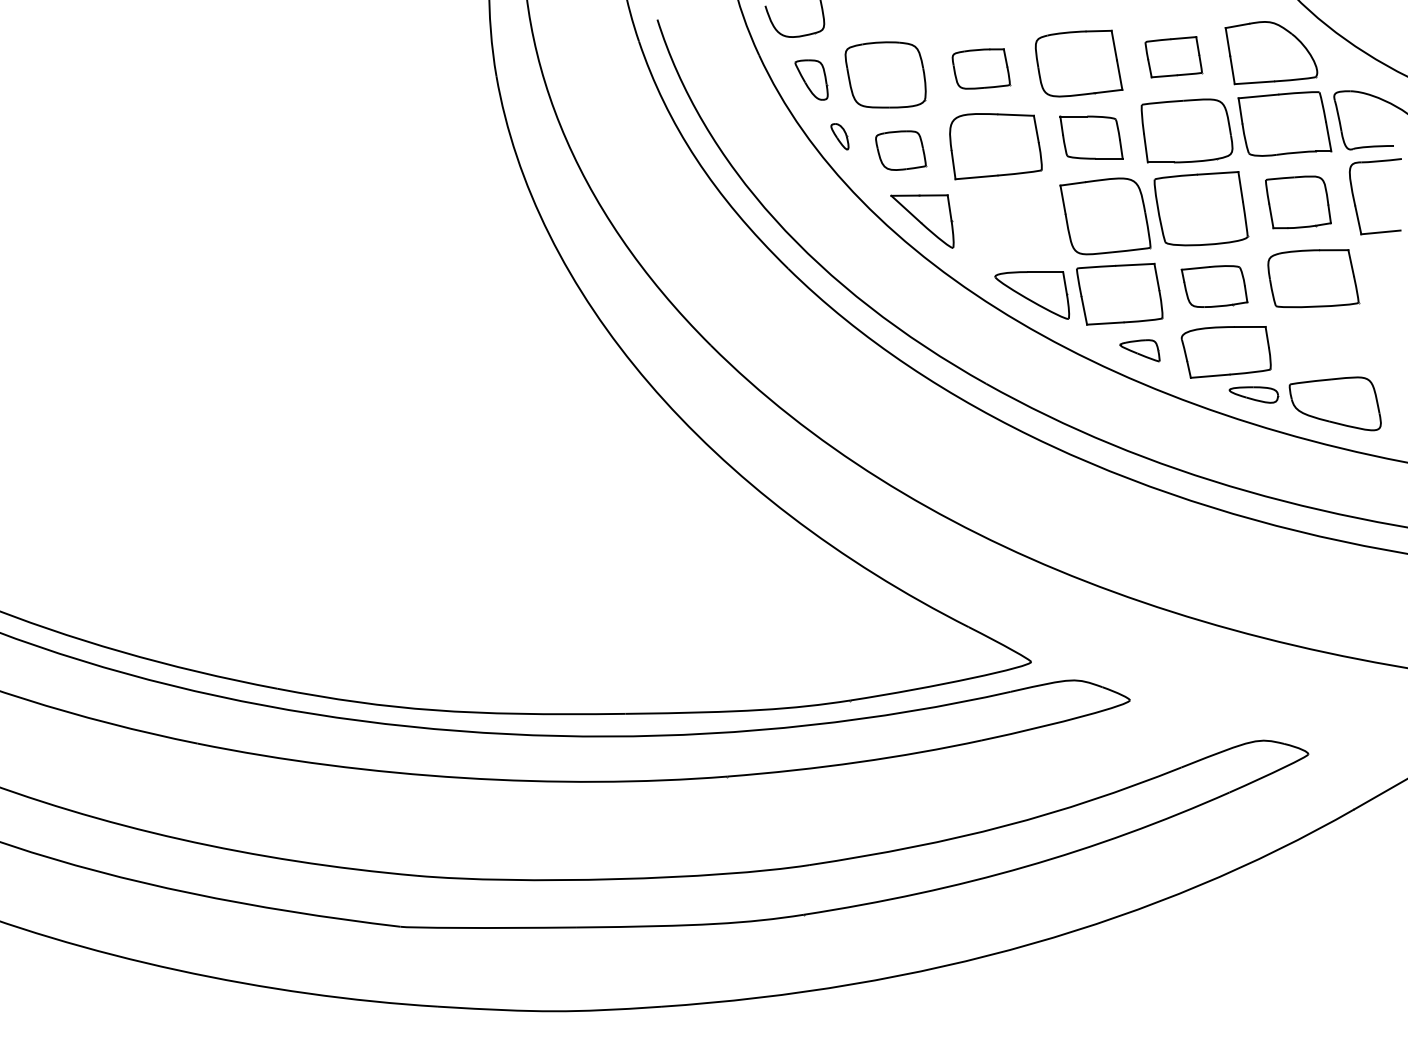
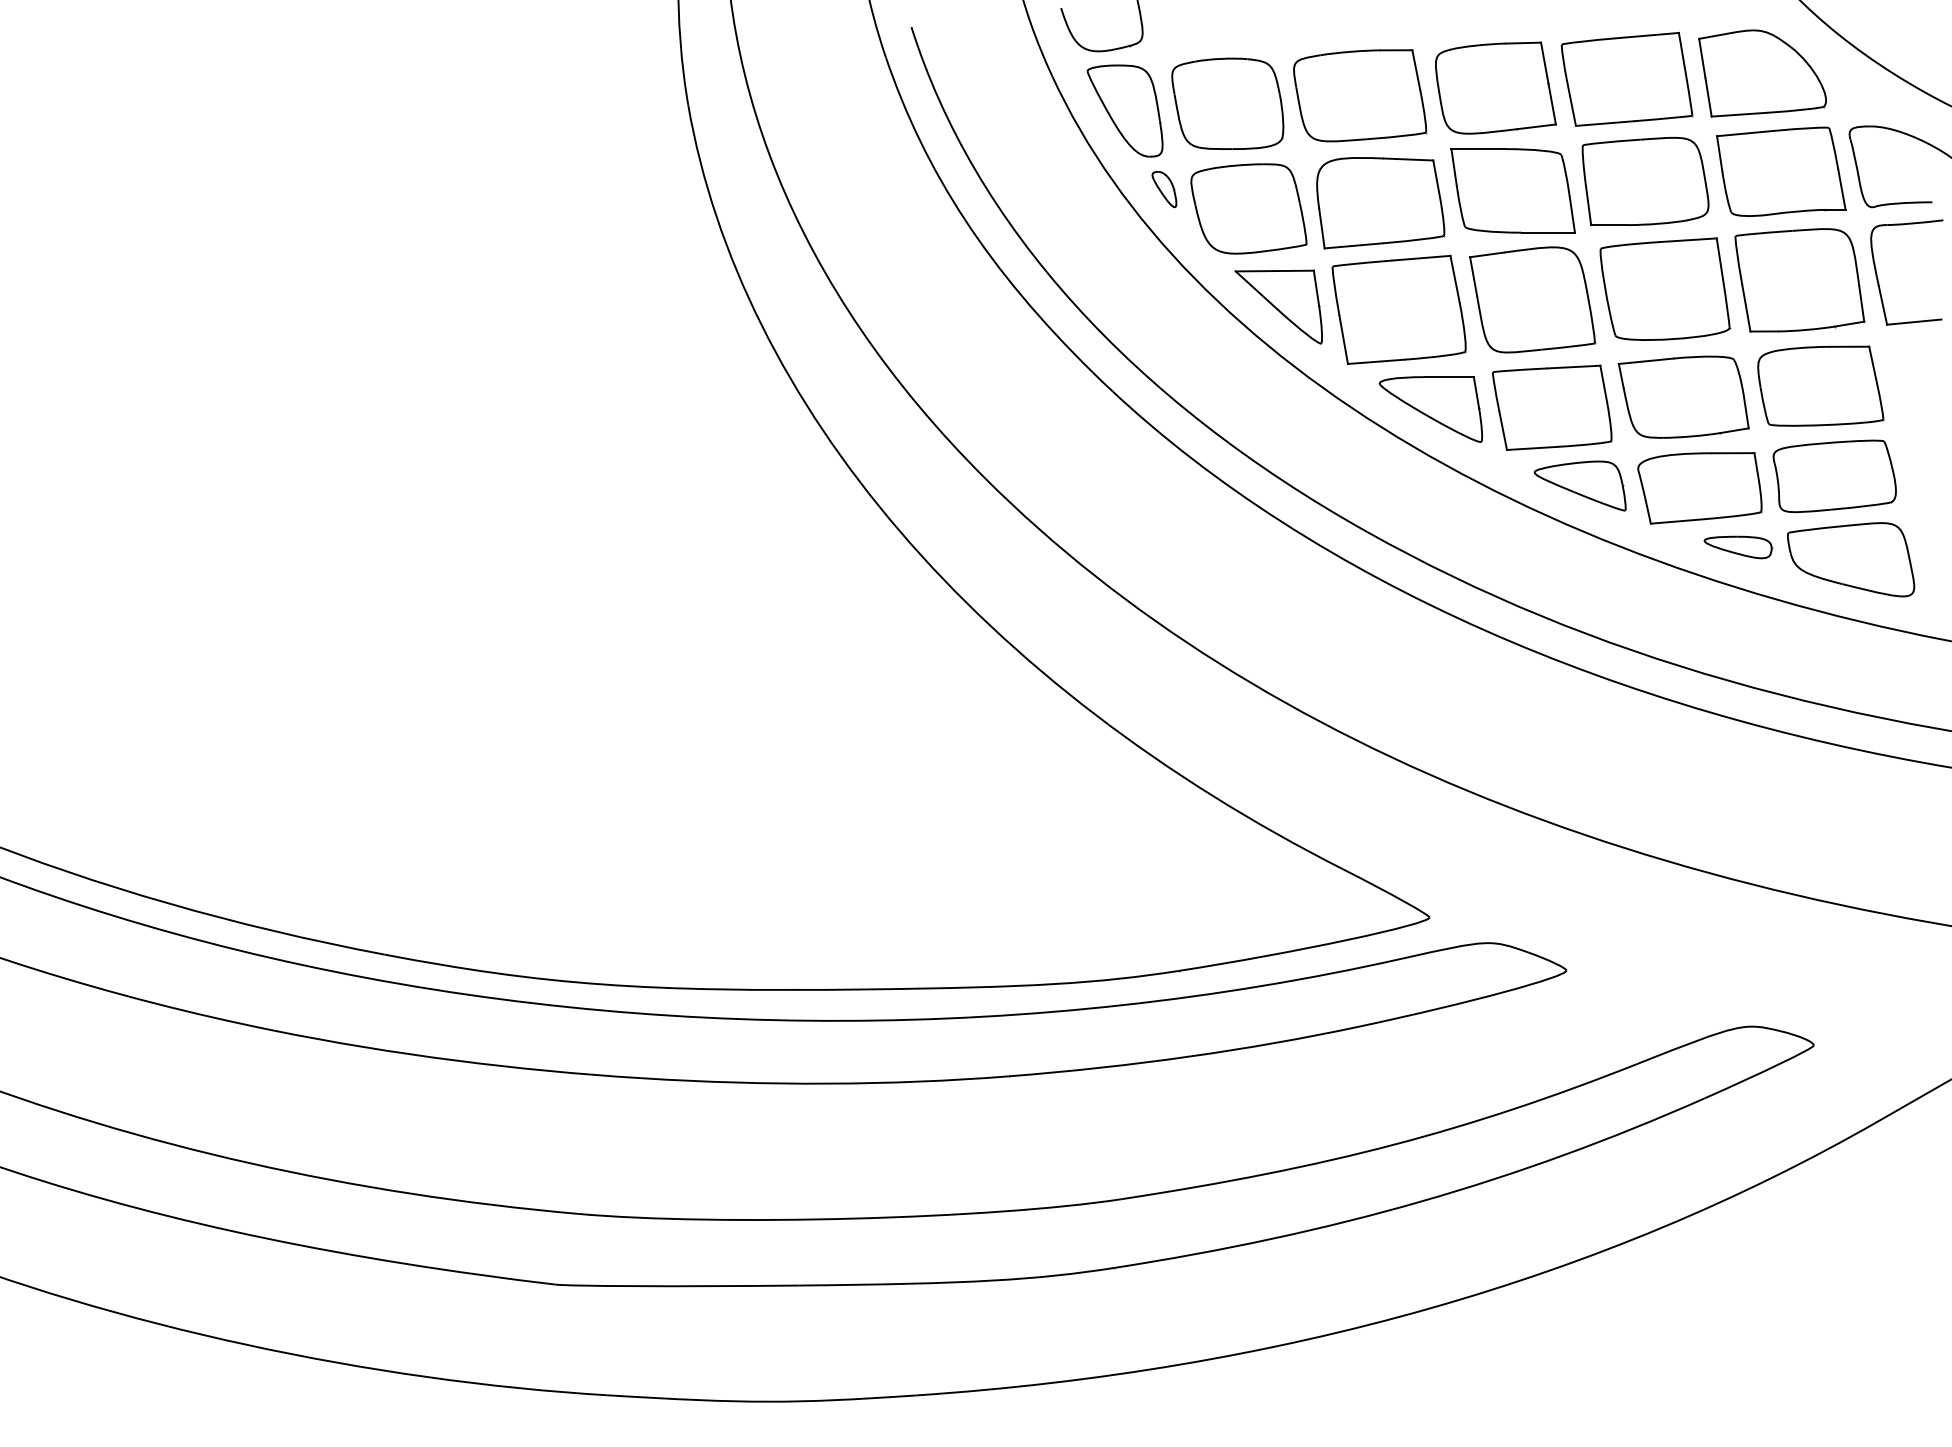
part: (1173, 56) -> (1626, 78), size x1.67
part: (981, 68) -> (1360, 94), size x1.67
part: (811, 79) -> (1125, 110), size x1.67
part: (1091, 137) -> (1513, 190), size x1.43
part: (900, 150) -> (1248, 208), size x1.67
part: (1298, 202) -> (1800, 280), size x1.43
part: (1009, 223) -> (1399, 309), added
part: (1214, 286) -> (1683, 397), size x1.43
part: (1323, 343) -> (1834, 476), added
part: (1139, 350) -> (1579, 485), size x1.67

